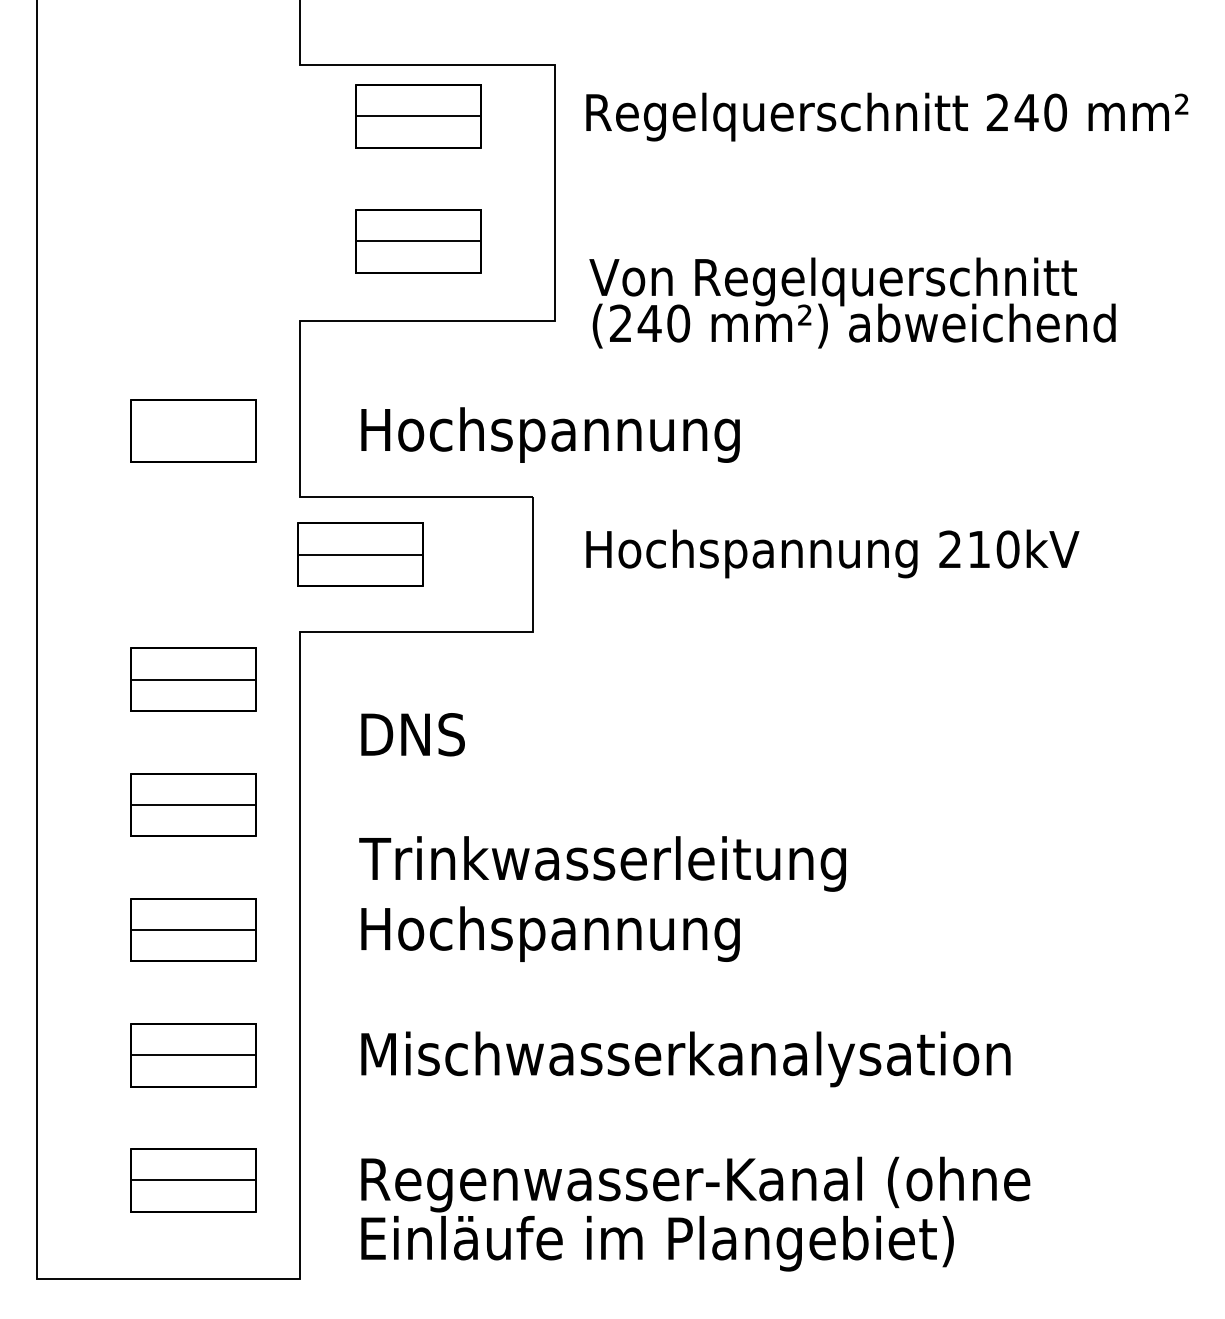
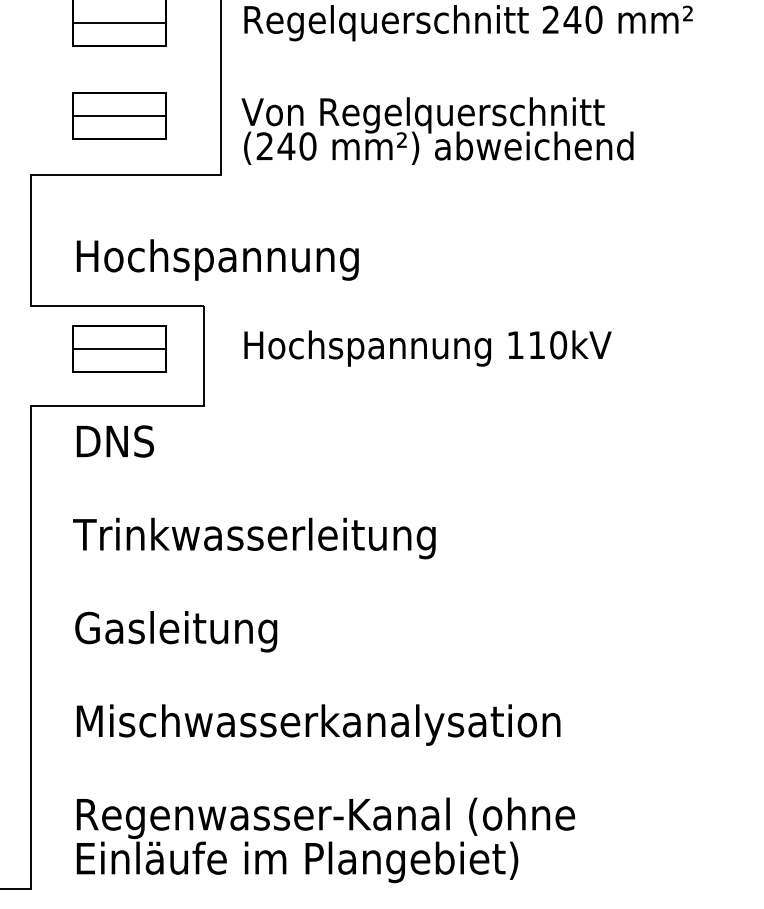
text: (852, 302) -> (437, 130), moved
text: (949, 548) -> (514, 344), 210kV -> 110kV
part: (360, 554) -> (119, 348), moved
text: (412, 734) -> (114, 441), moved
text: (602, 863) -> (254, 538), moved
text: (549, 933) -> (216, 631), Hochspannung -> Gasleitung

